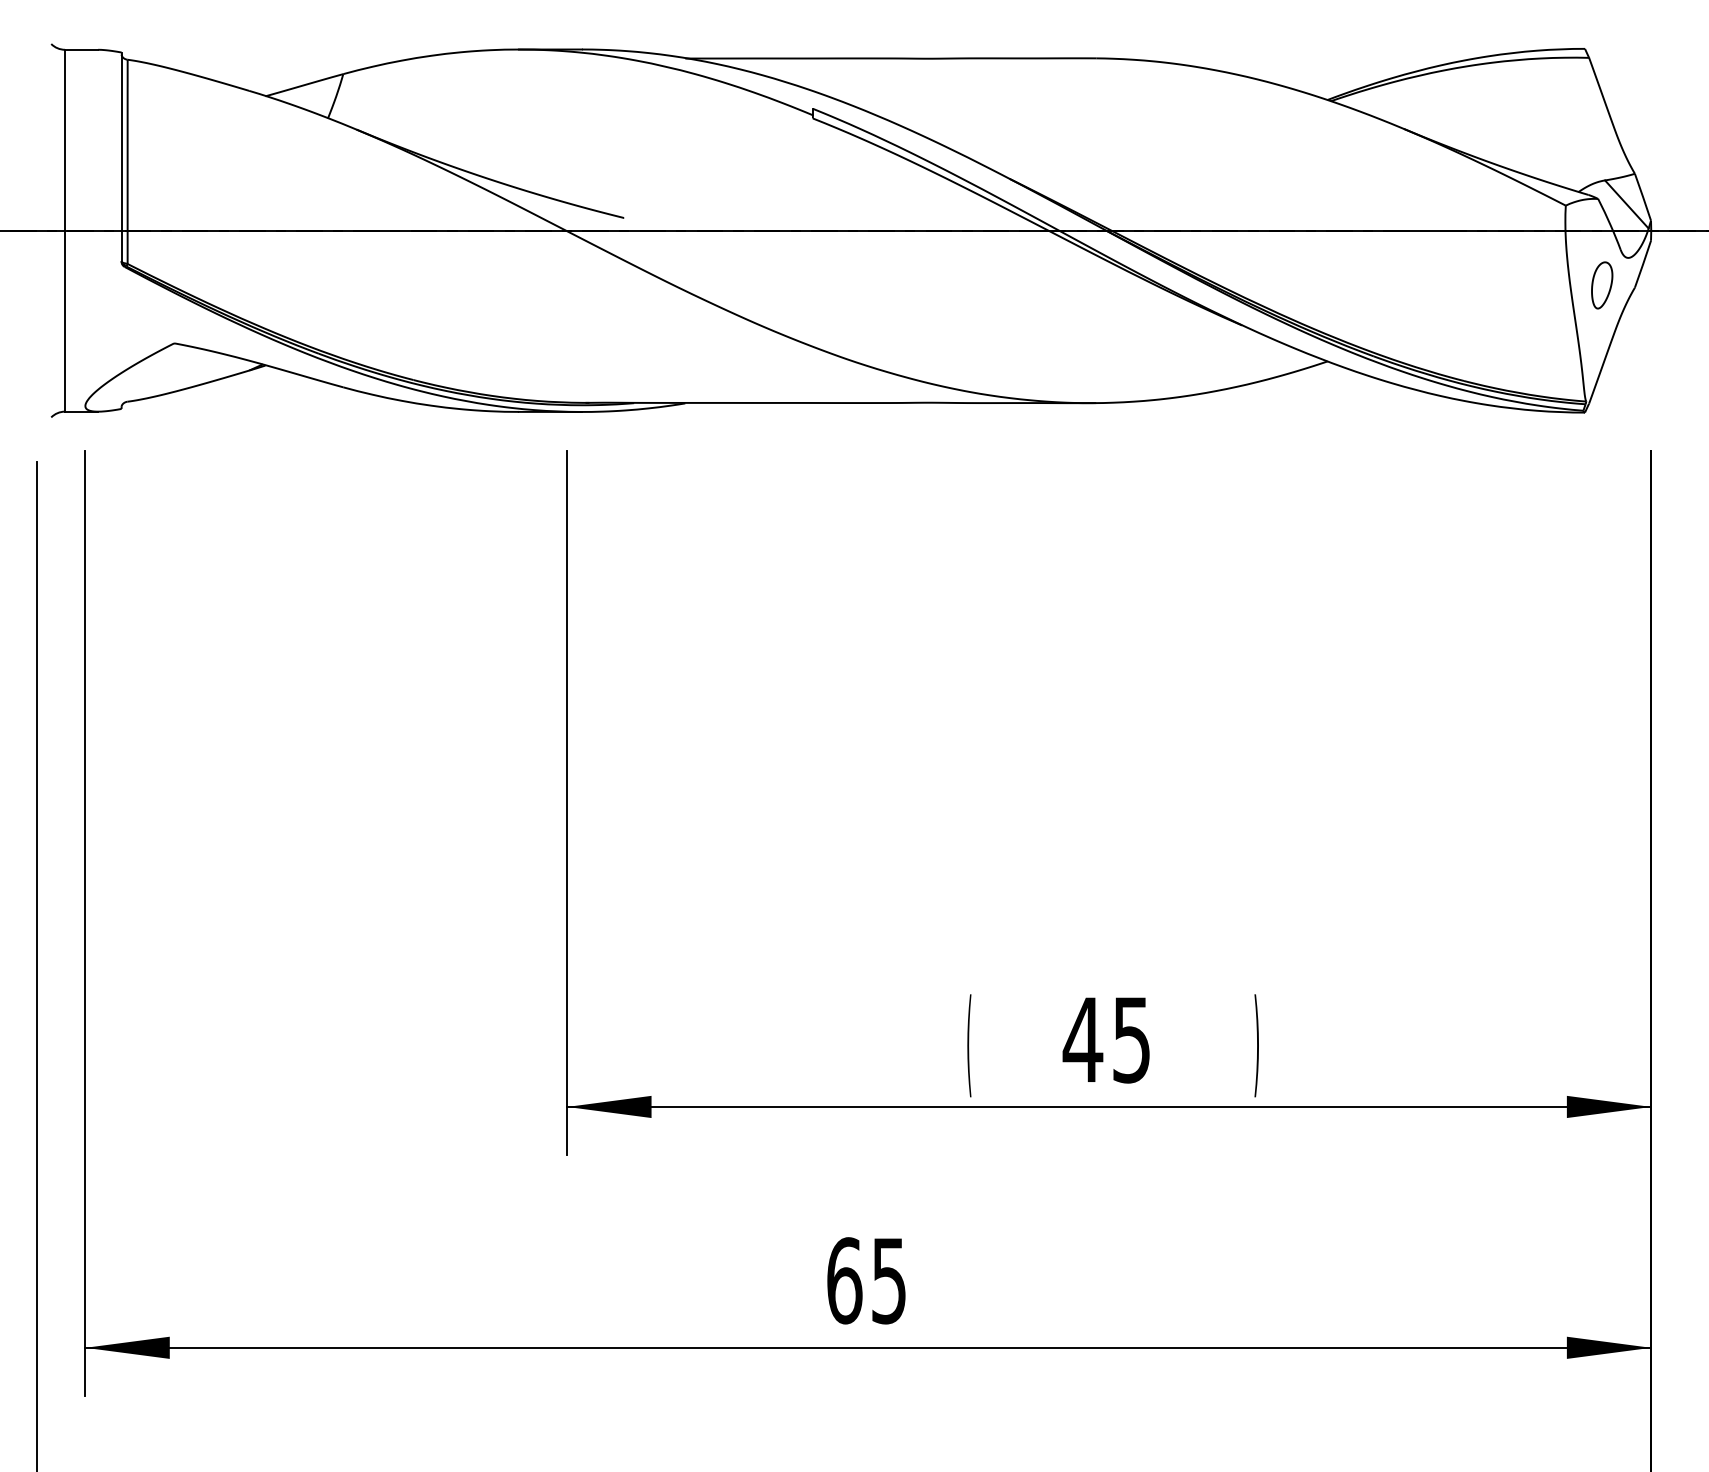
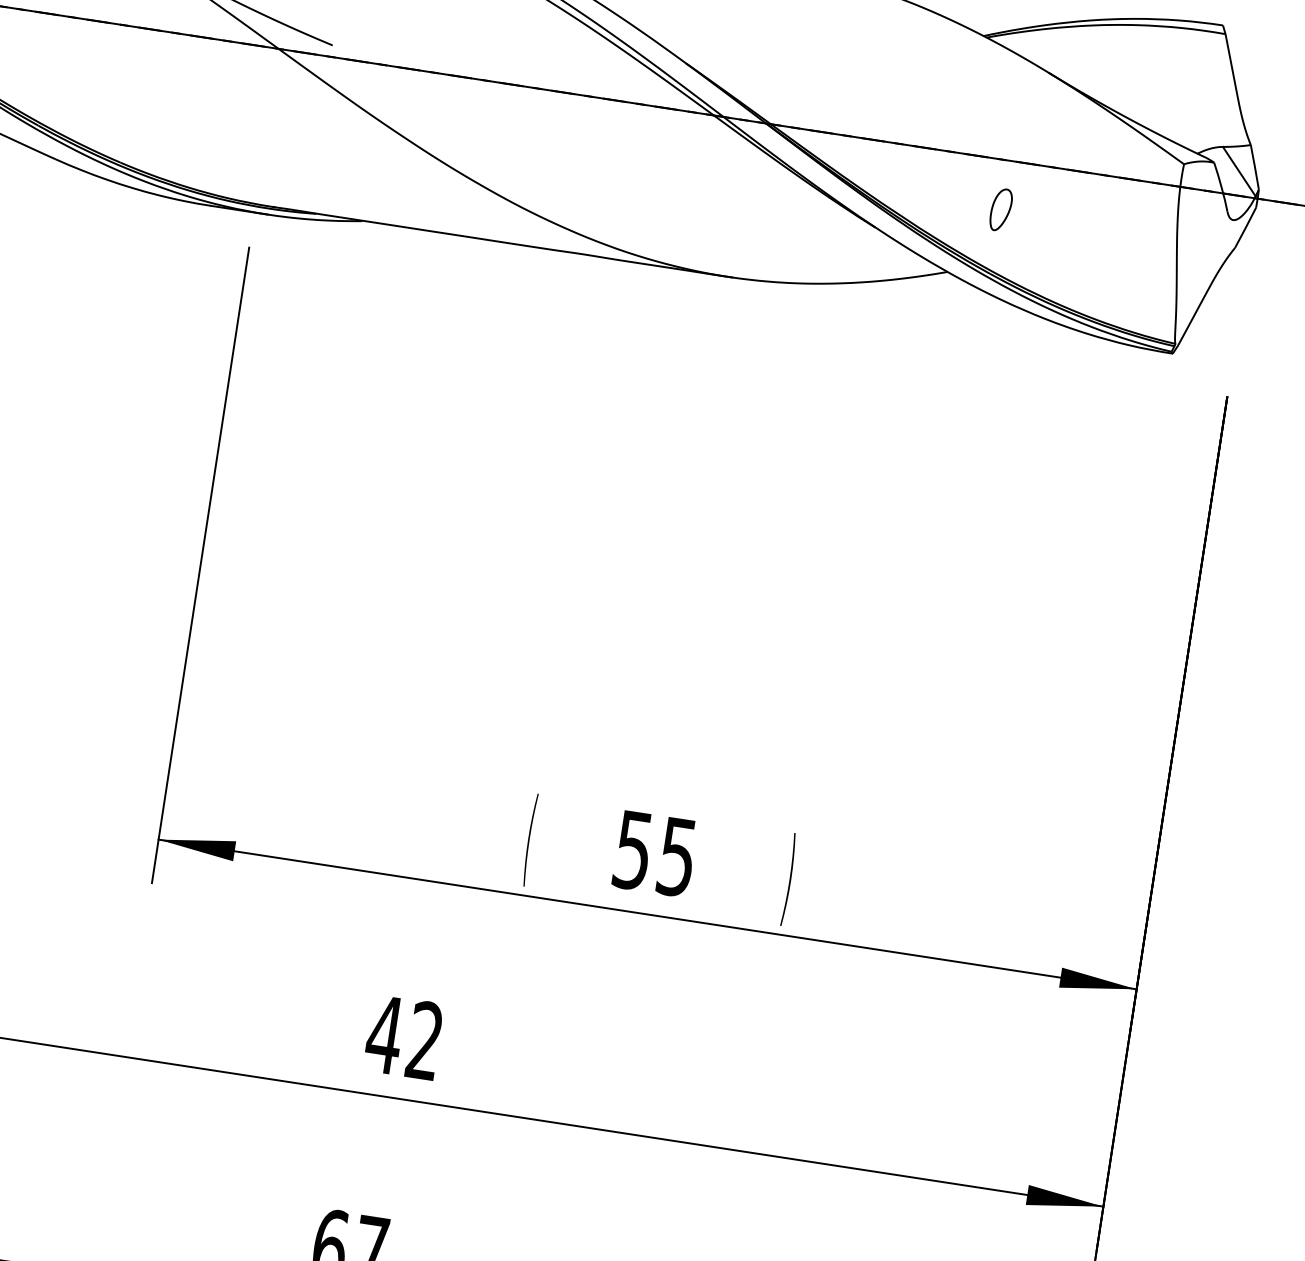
part: (1602, 285) -> (1001, 210), moved
text: (1082, 1040) -> (632, 850), 45 -> 55
text: (865, 1280) -> (403, 1037), 65 -> 42

